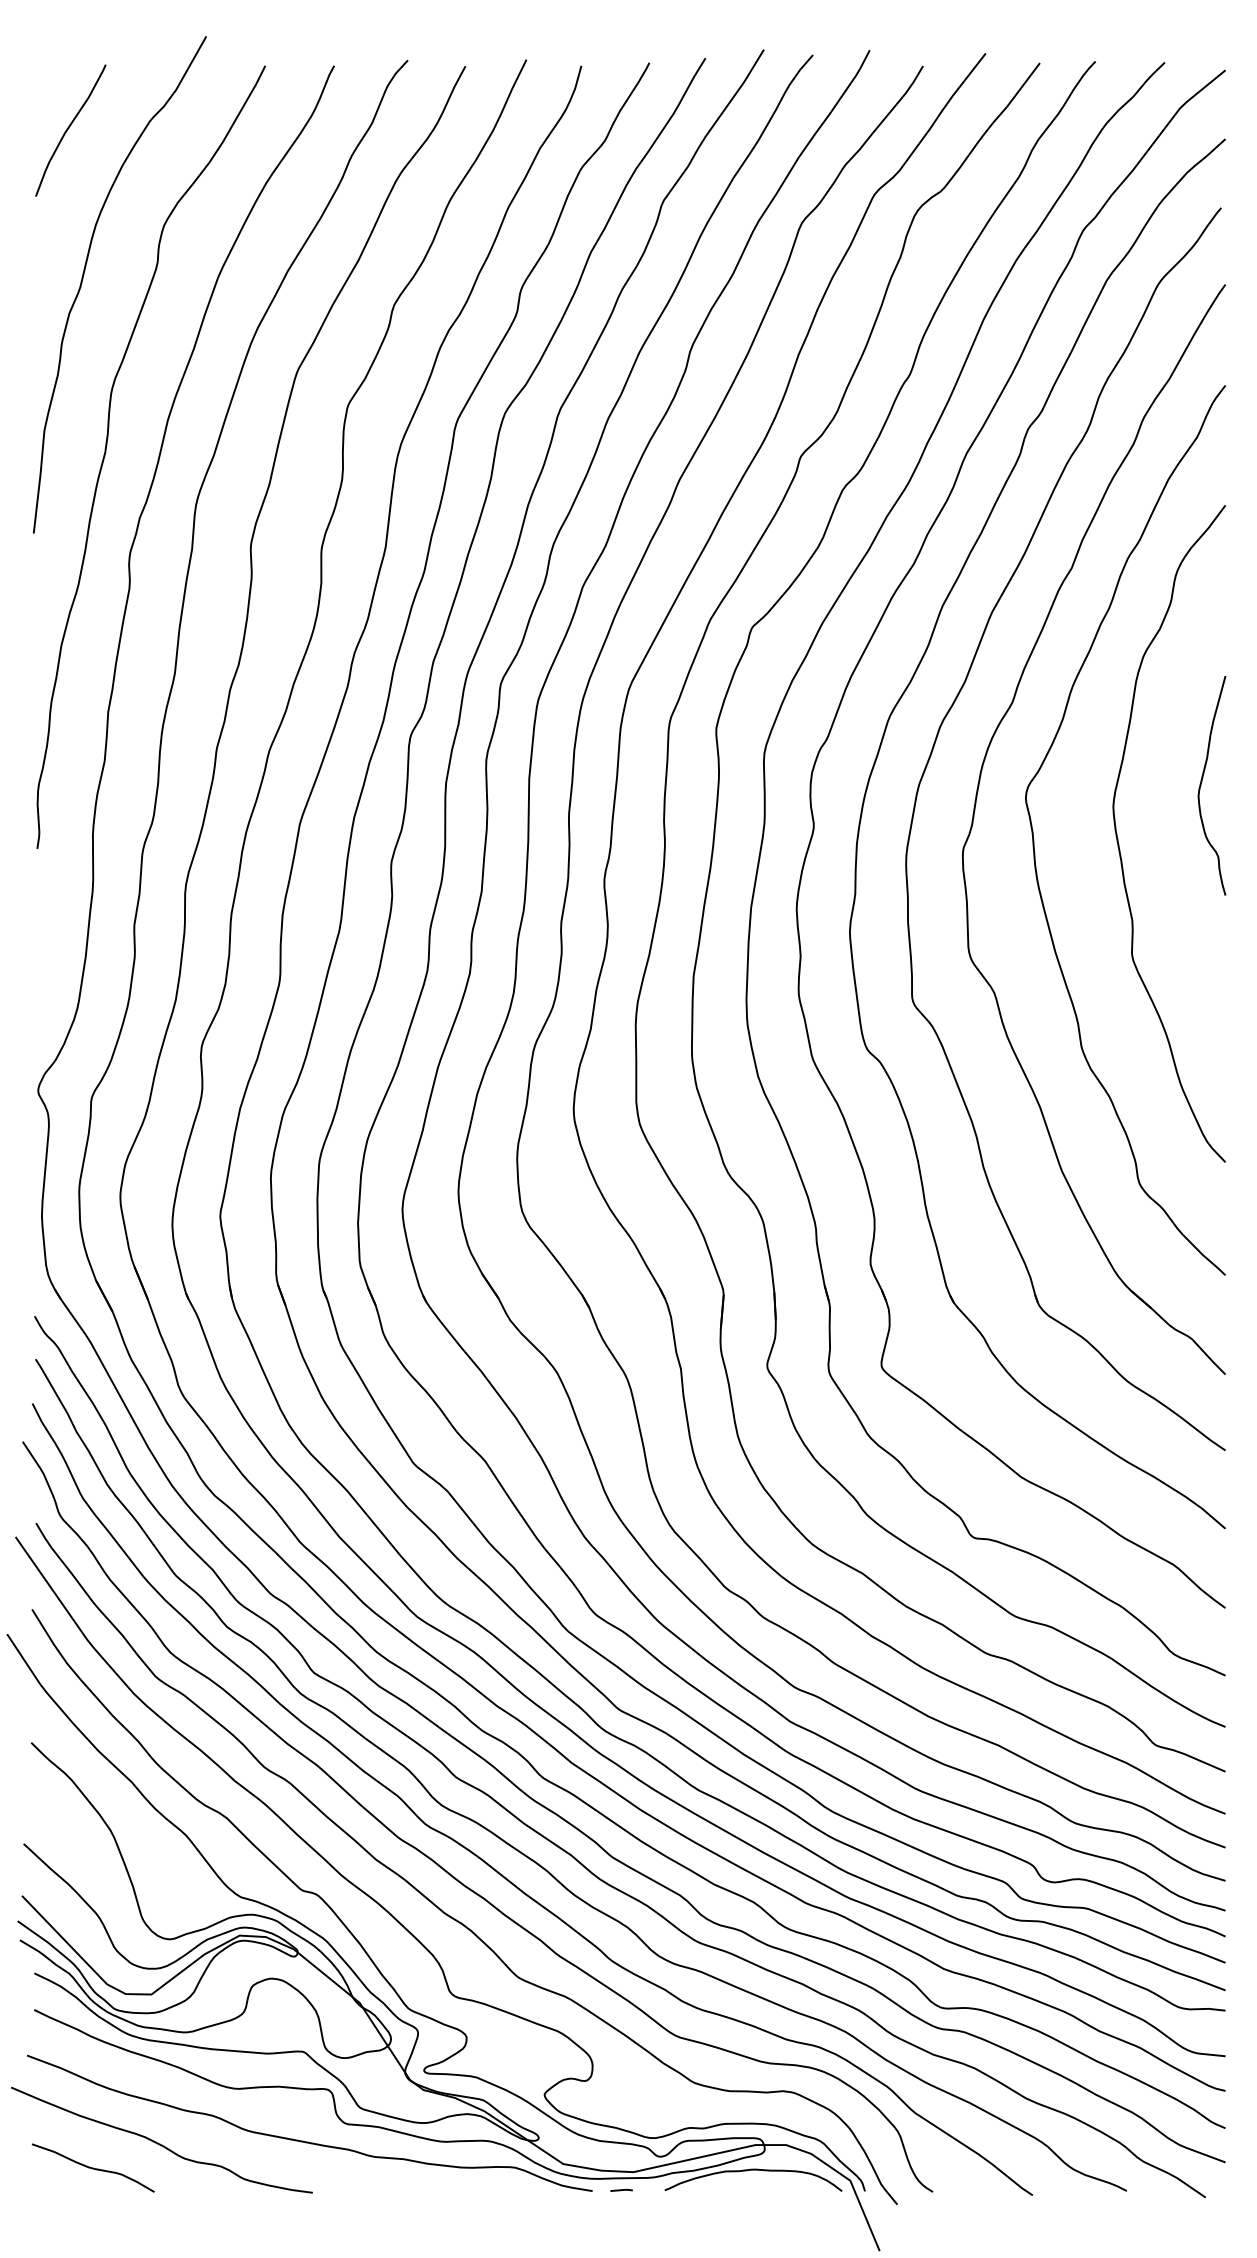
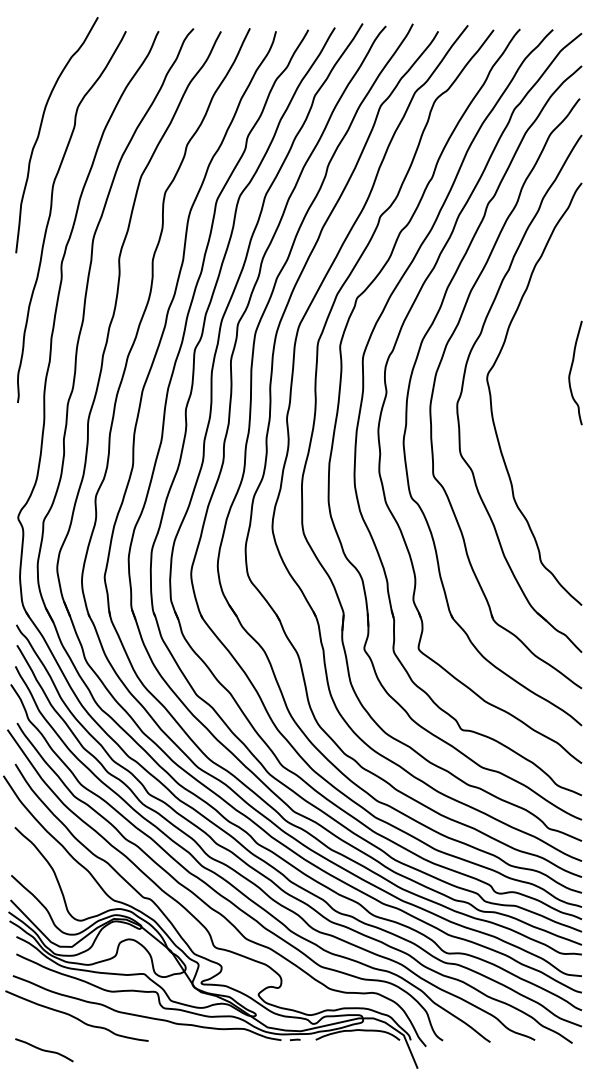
curve: (70, 129) -> (33, 61), removed
curve: (1121, 845) -> (532, 401), removed
curve: (93, 2168) -> (44, 1050), moved

